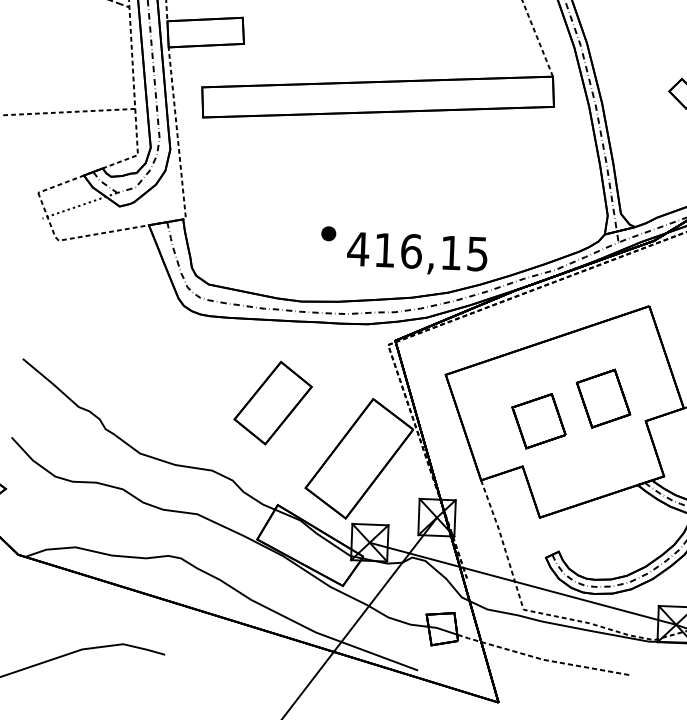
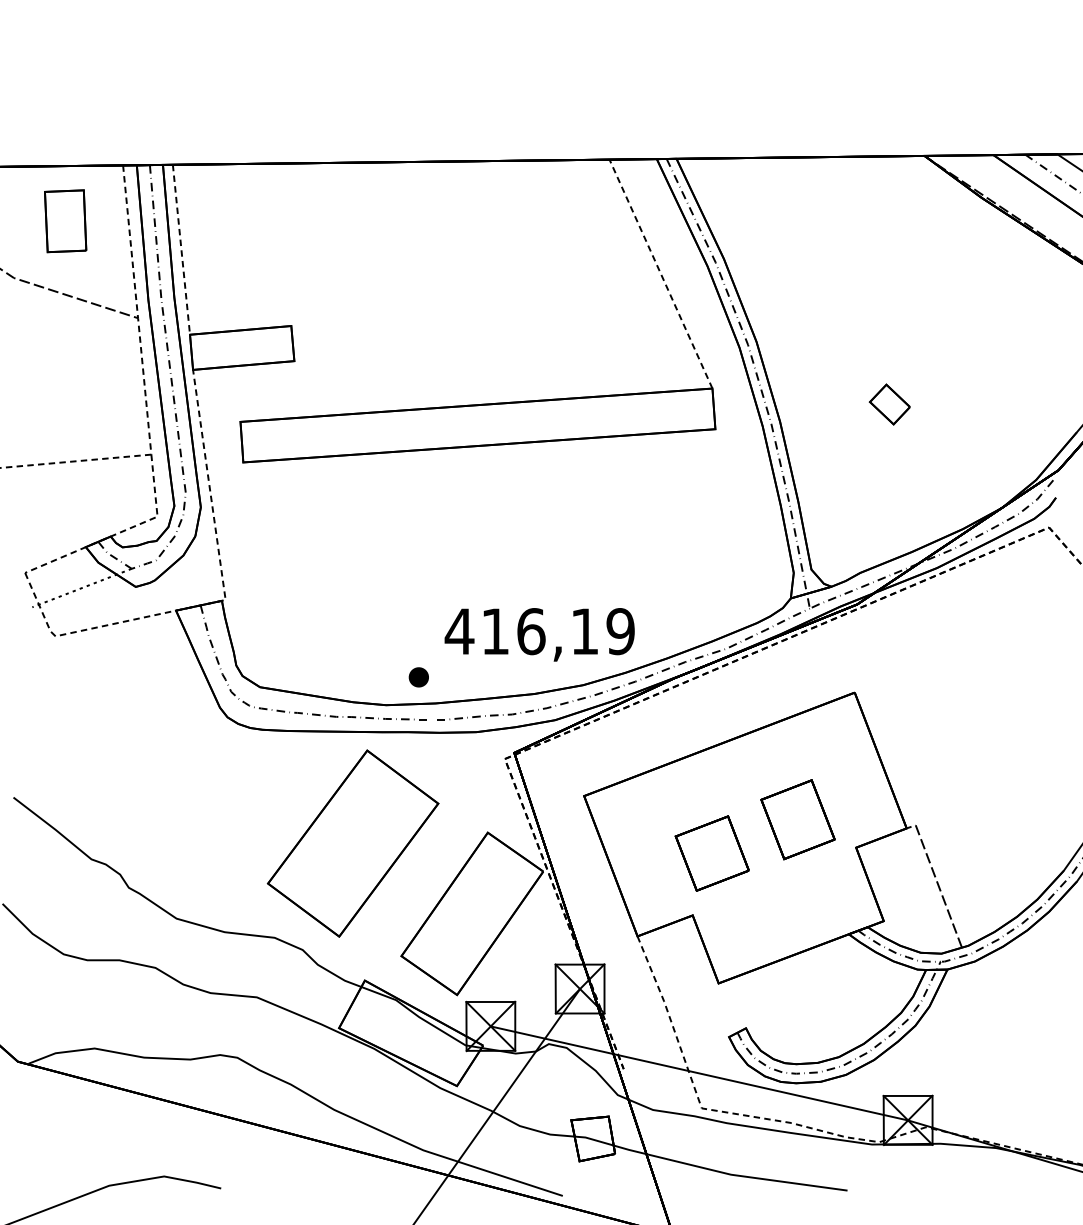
part: (328, 233) -> (418, 677), moved
text: (477, 253) -> (620, 631), 416,15 -> 416,19
part: (272, 403) -> (352, 843), size x1.67
line: (542, 659) -> (729, 1174), dashed -> solid

